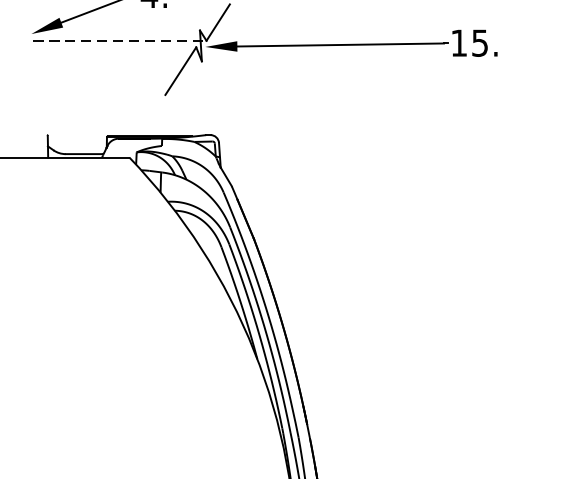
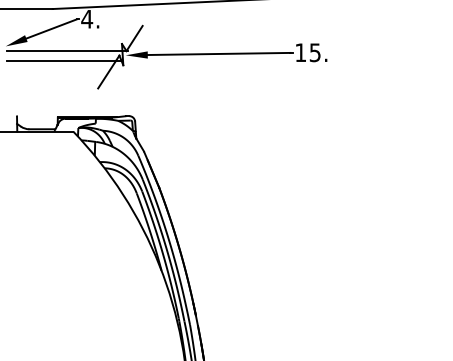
line: (122, 41) -> (68, 51), dashed -> solid
line: (116, 54) -> (64, 60), added

